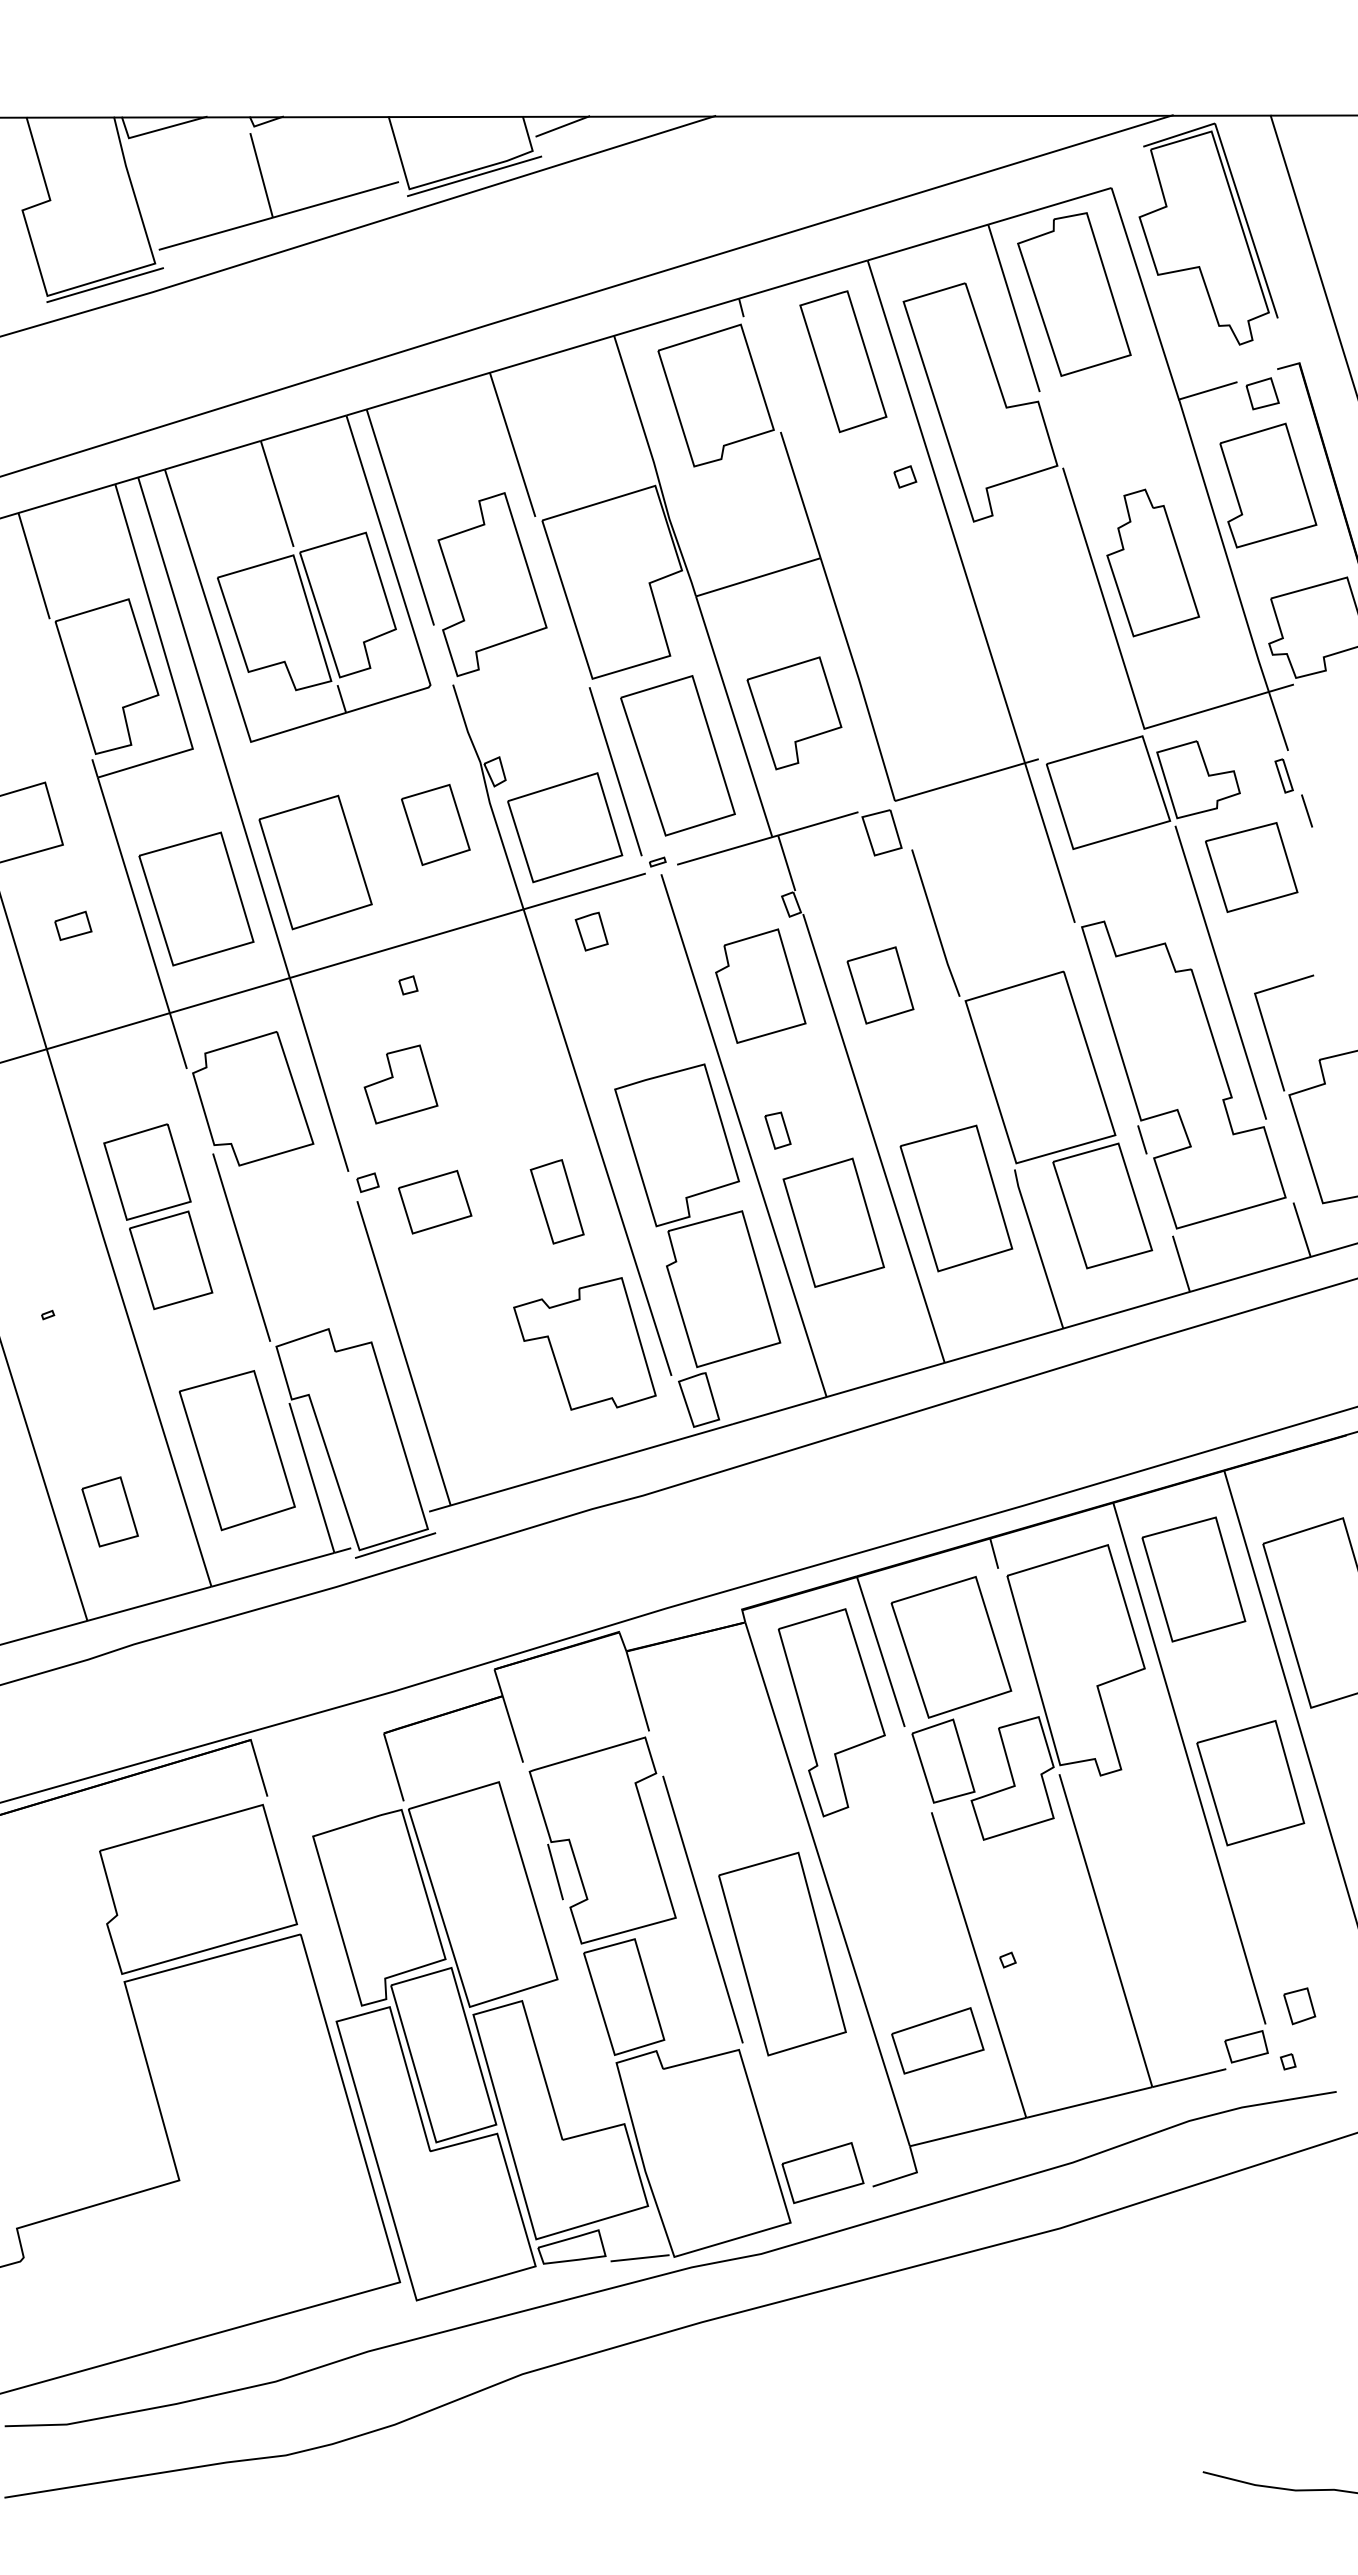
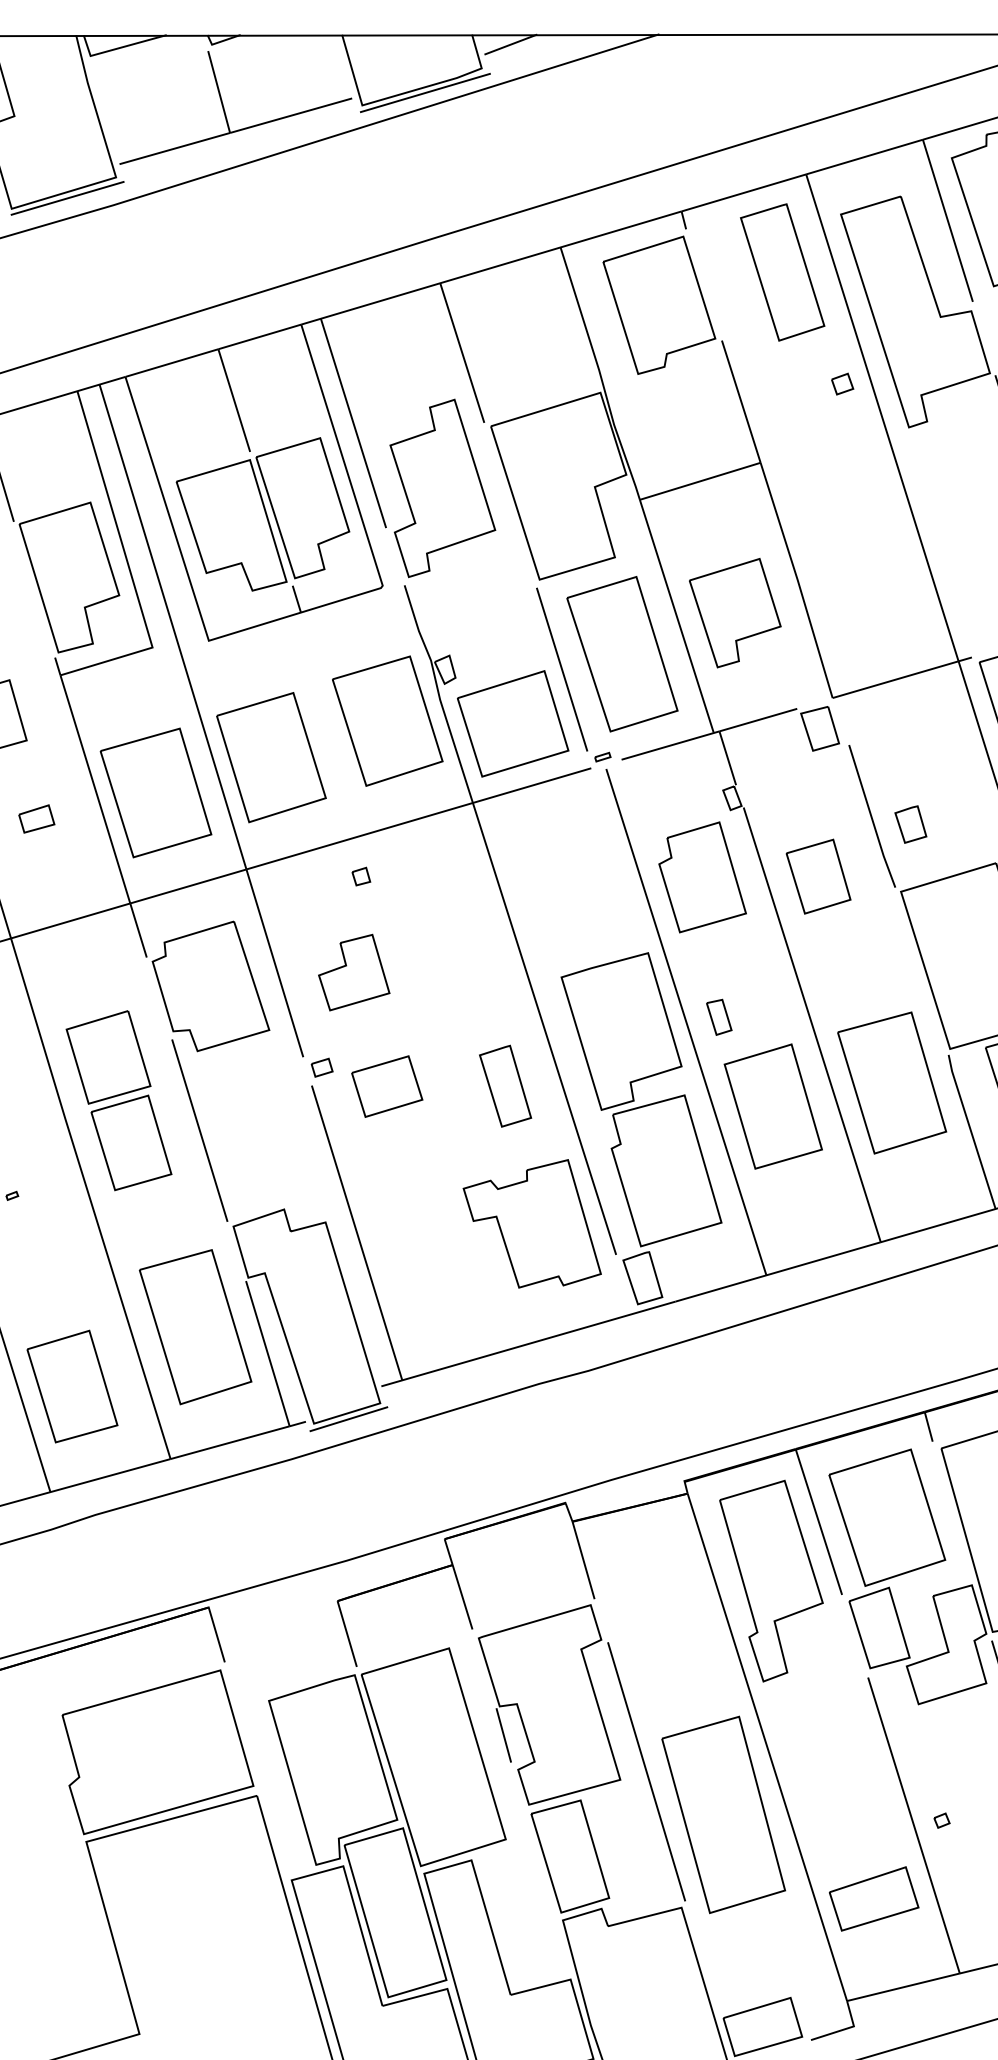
part: (435, 824) -> (387, 720), size x1.67
part: (591, 931) -> (910, 824), moved
part: (109, 1511) -> (71, 1386), size x1.67

